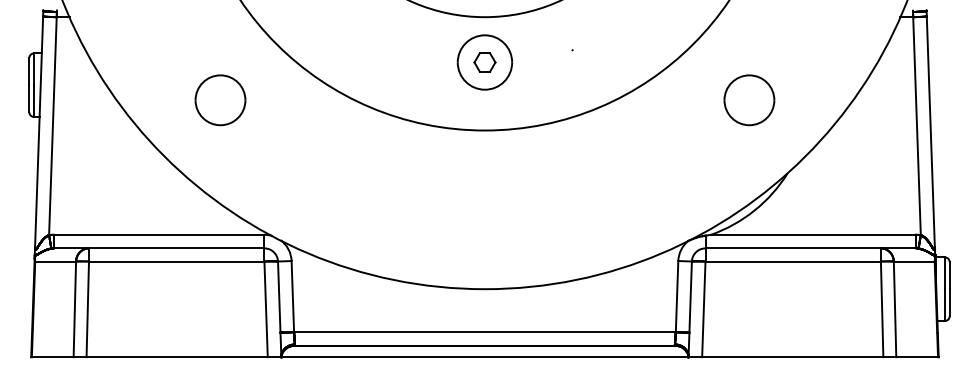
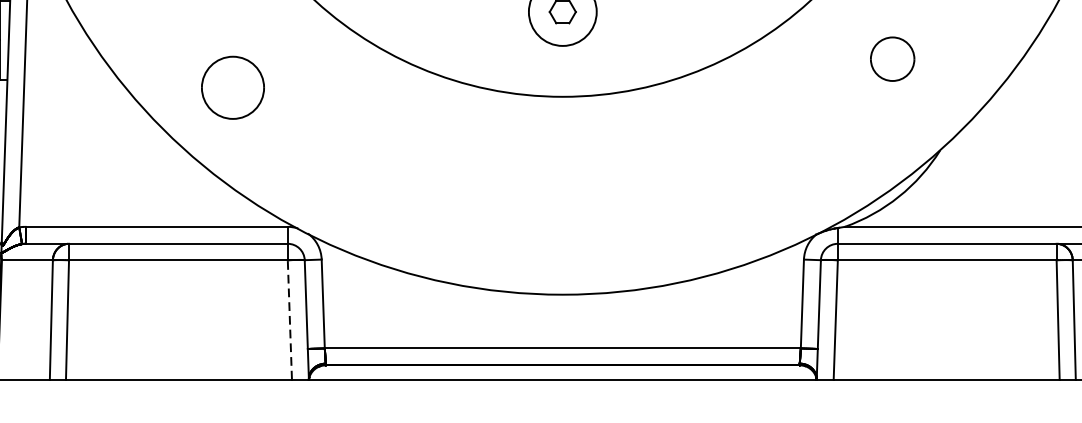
part: (220, 100) -> (233, 88), moved
part: (749, 100) -> (892, 59), size x0.7
line: (266, 309) -> (290, 320), solid -> dashed

